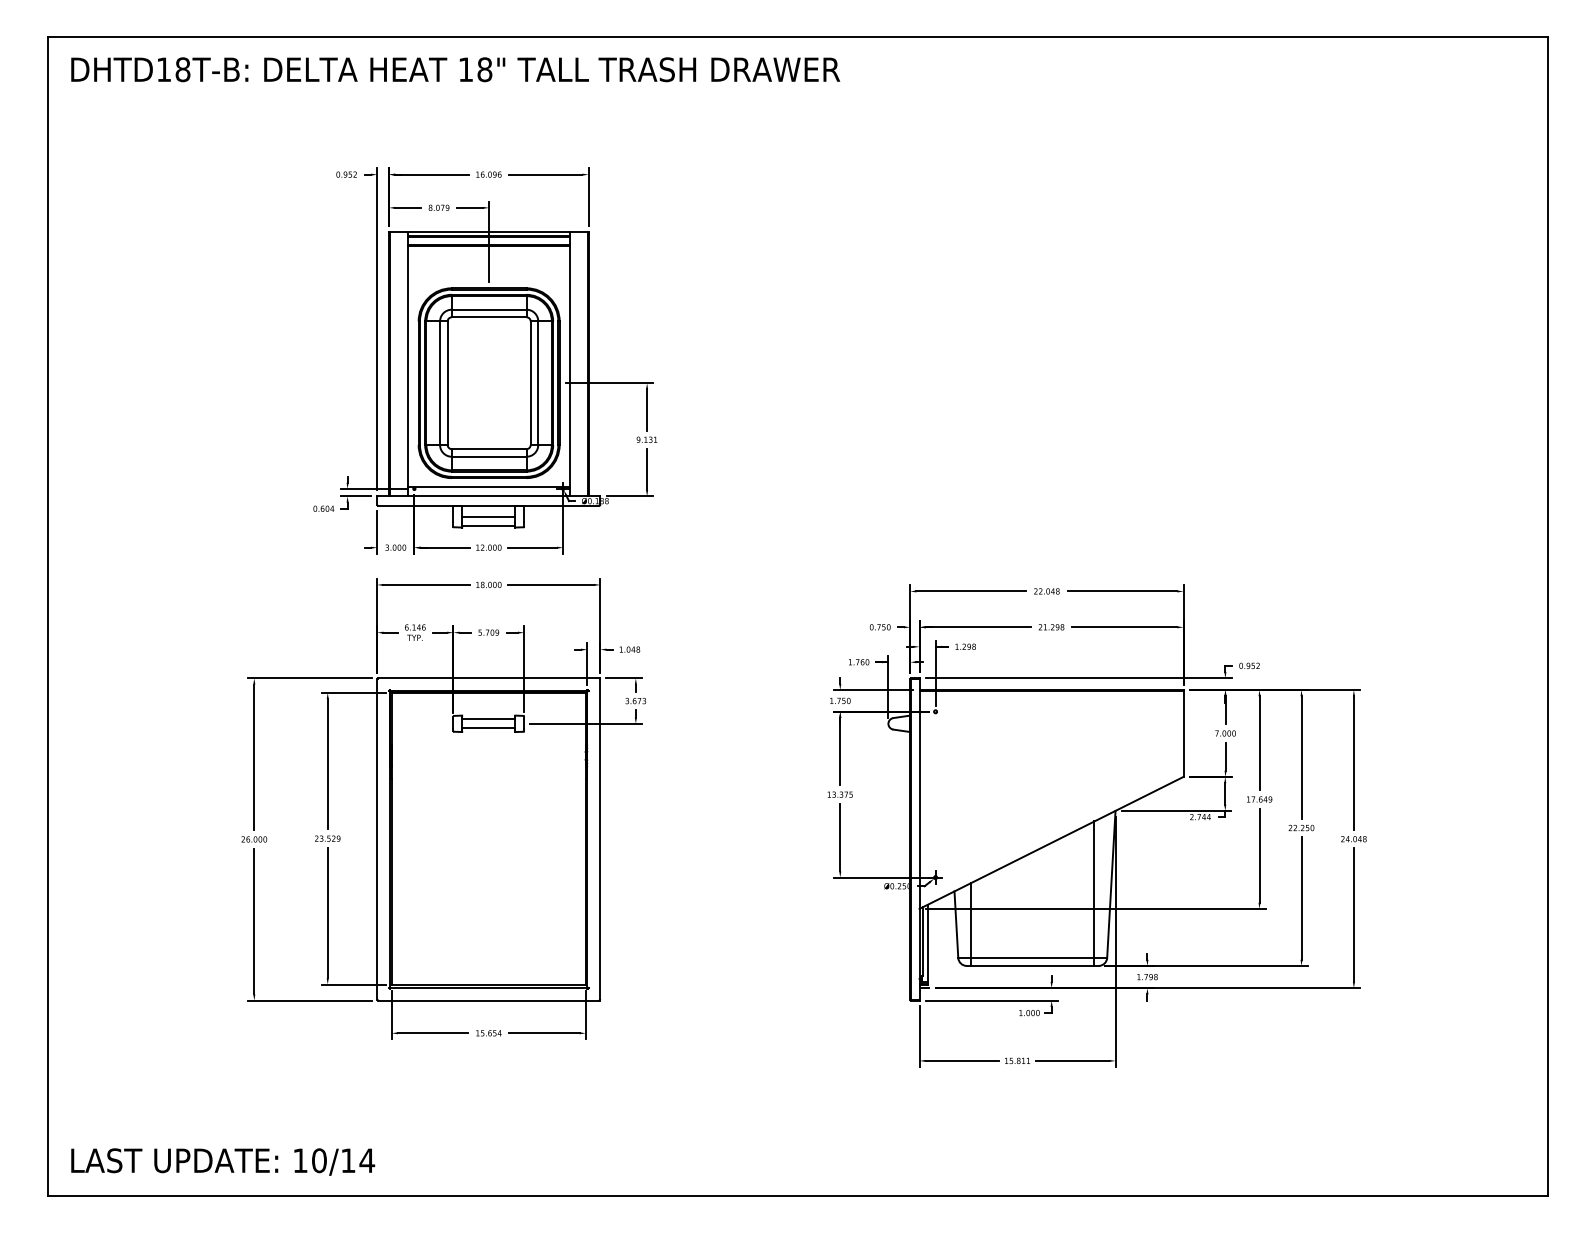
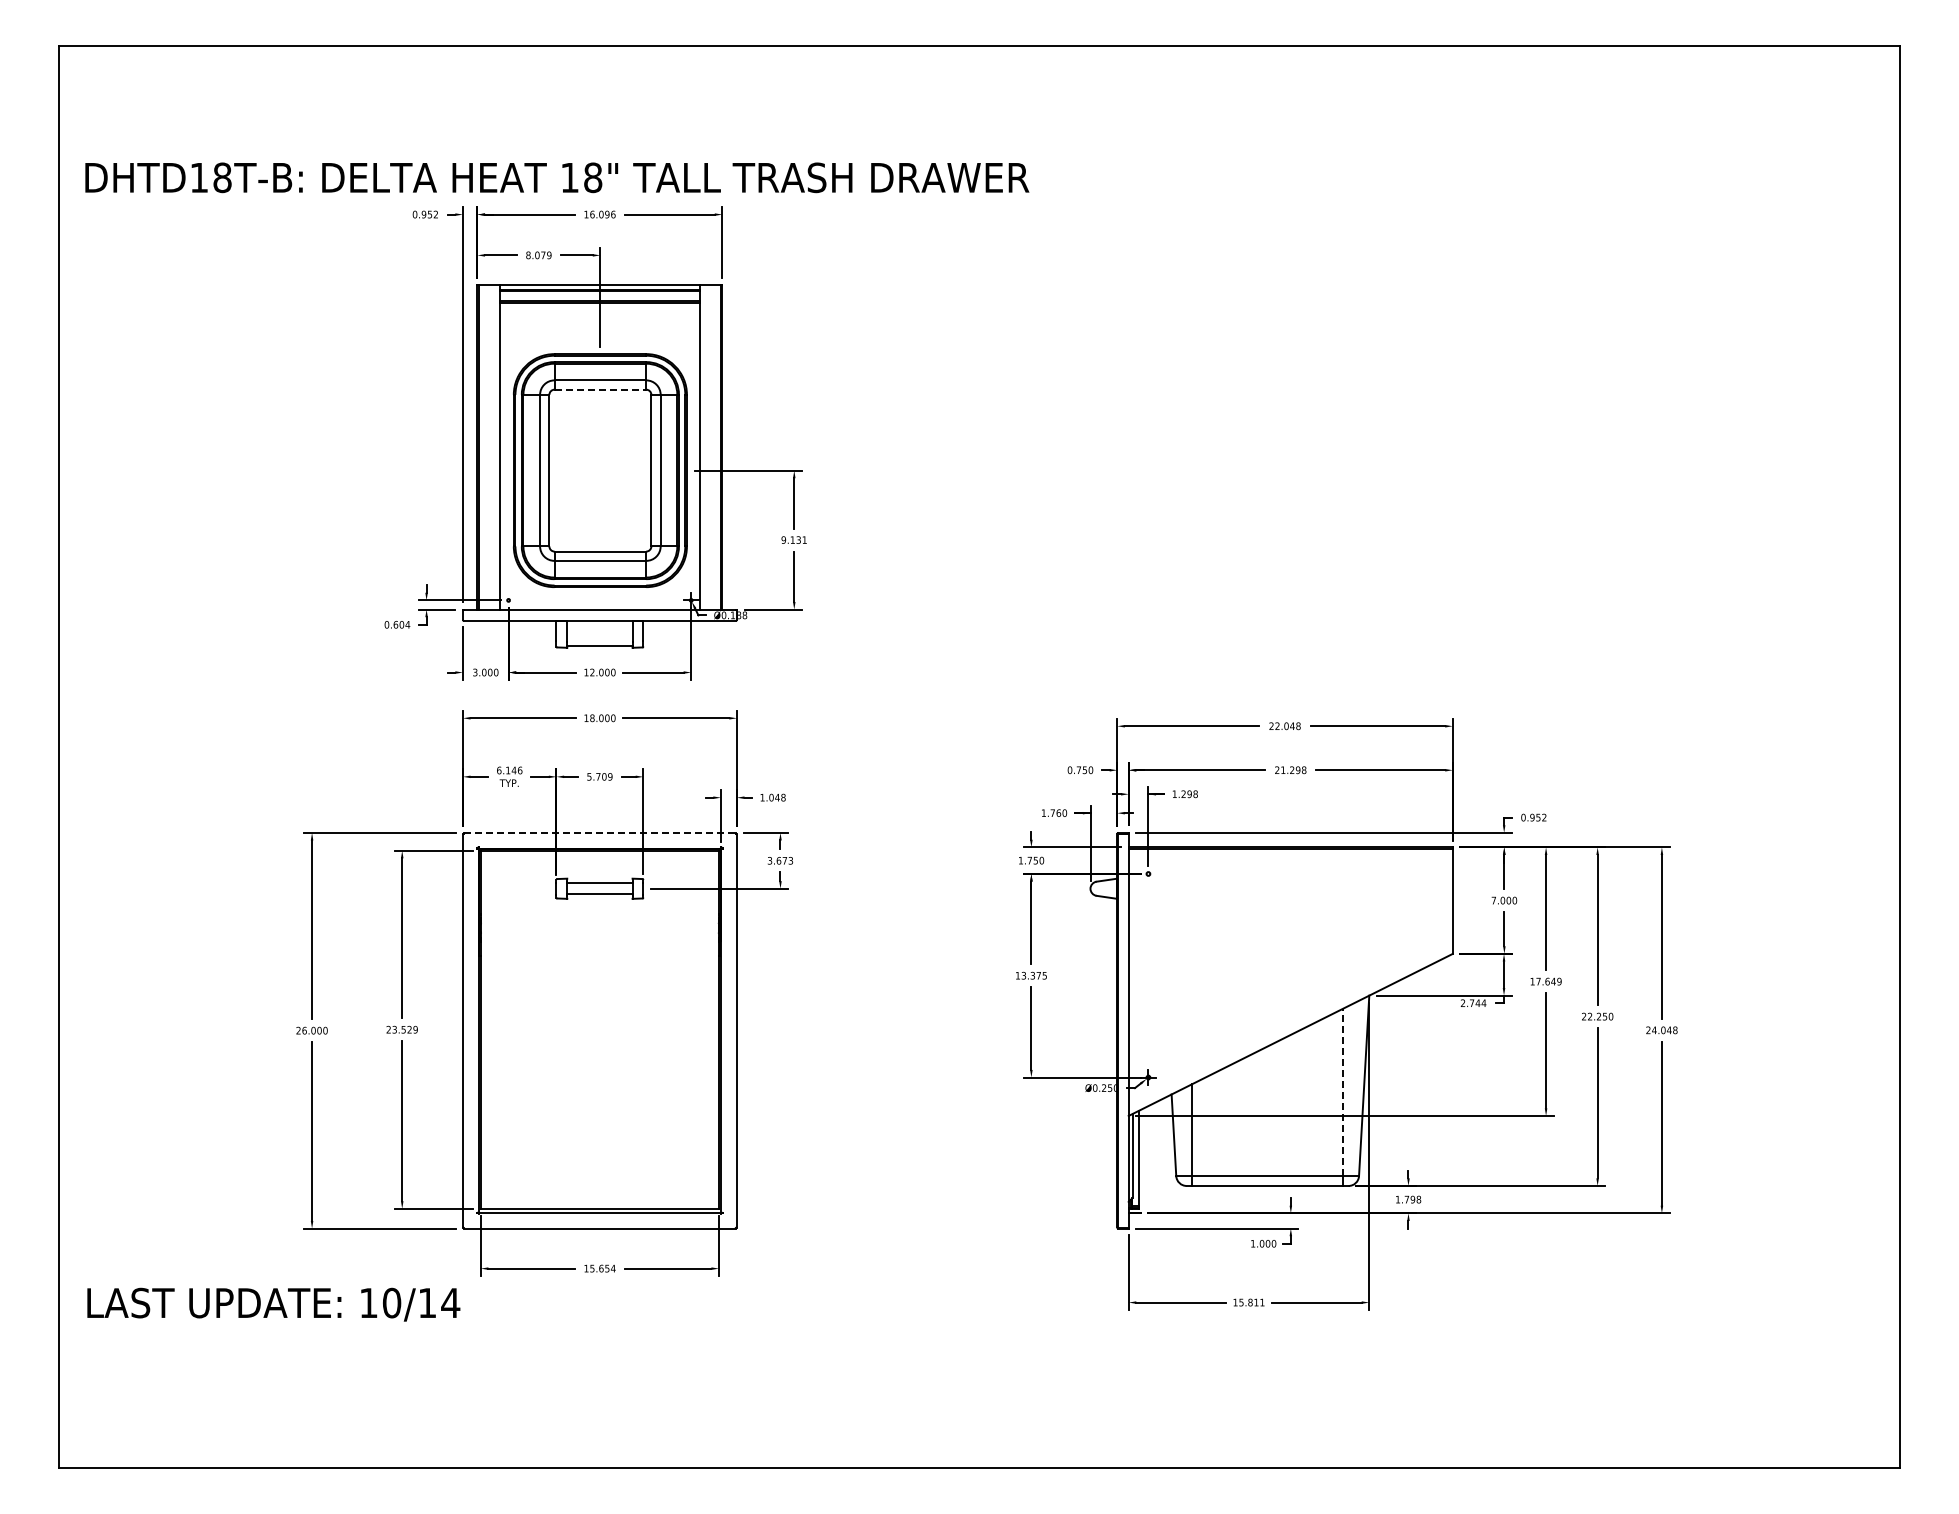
text: (455, 69) -> (557, 177), moved
line: (489, 317) -> (600, 389), solid -> dashed
line: (488, 486) -> (599, 597), removed
line: (488, 516) -> (599, 634), removed
line: (489, 678) -> (600, 832), solid -> dashed
line: (1094, 889) -> (1343, 1092), solid -> dashed
text: (222, 1161) -> (273, 1304), moved

